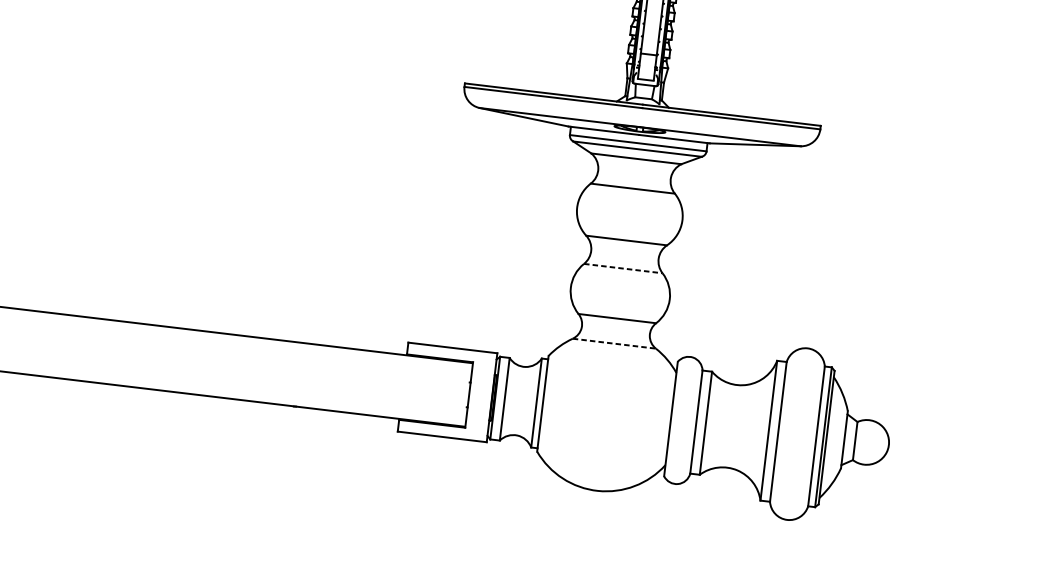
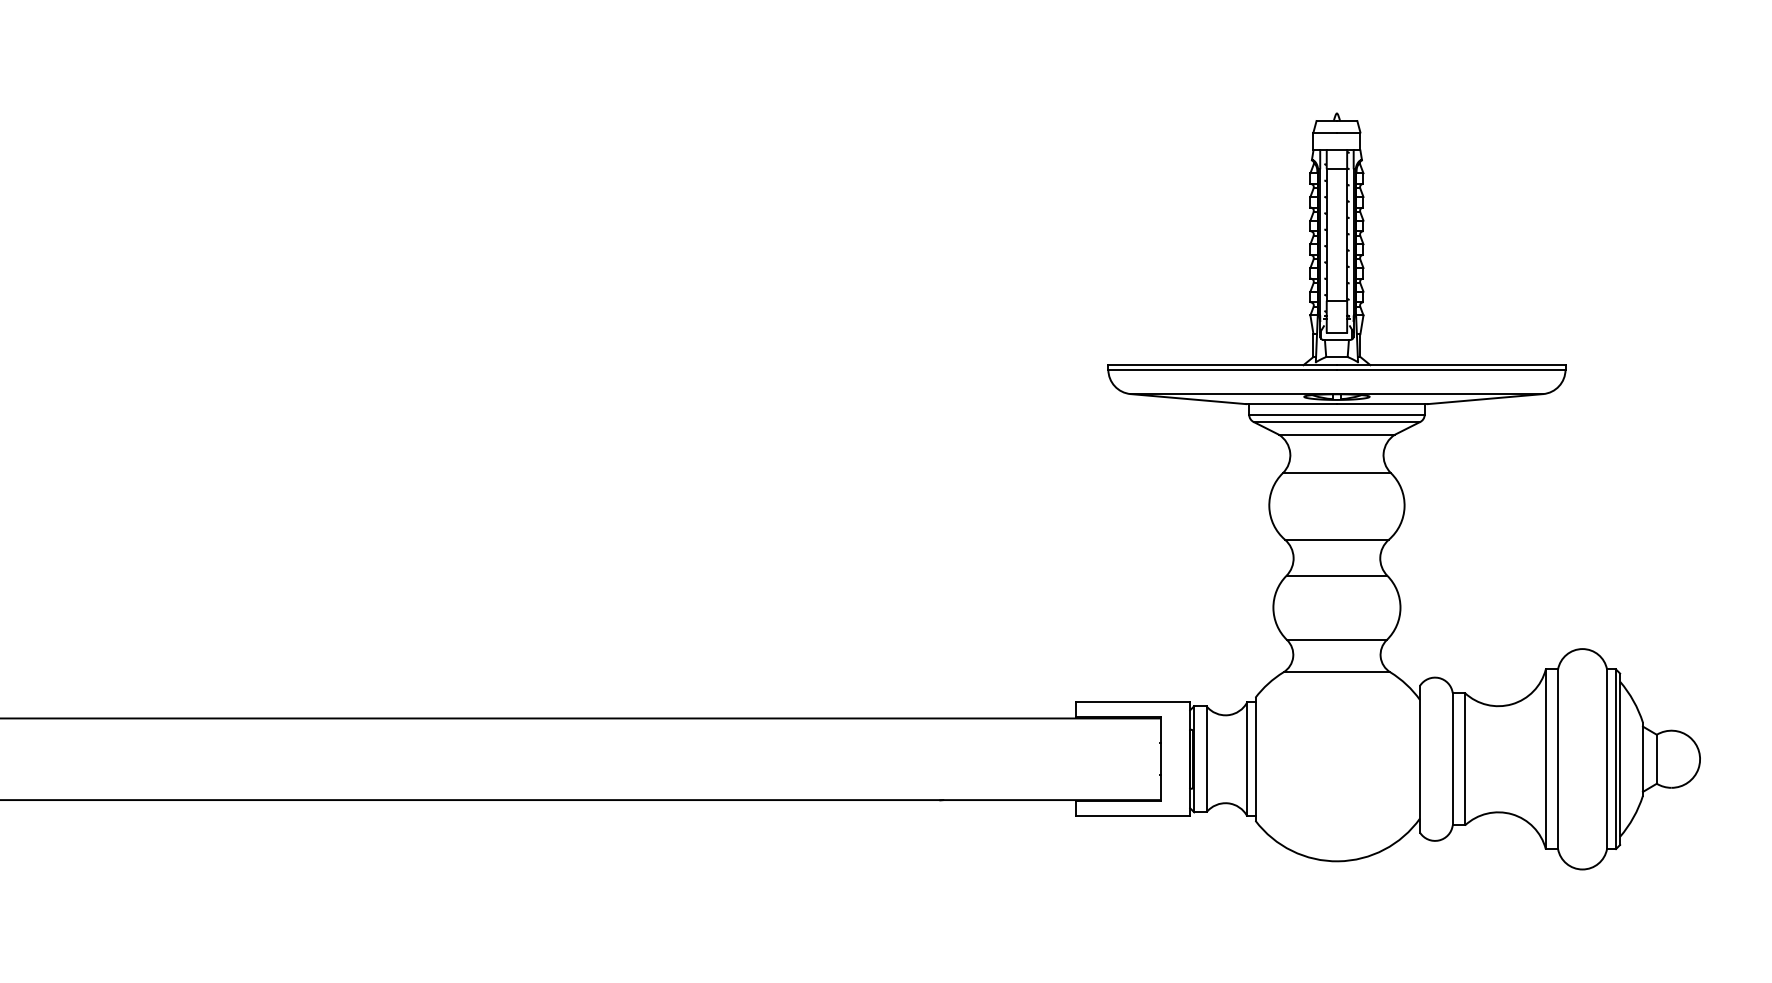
line: (623, 268) -> (1337, 575), dashed -> solid
line: (614, 343) -> (1337, 672), dashed -> solid

